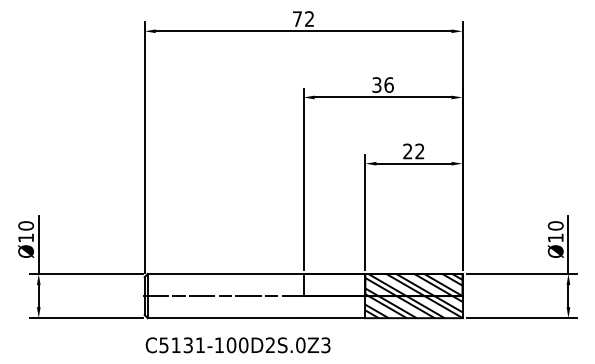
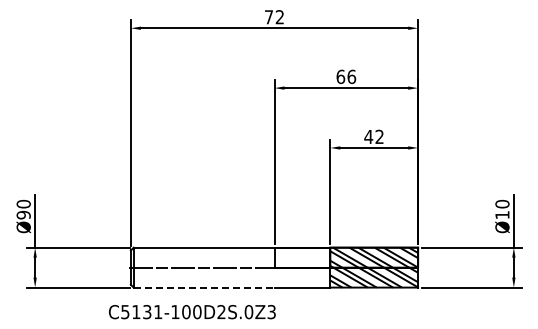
text: (376, 84) -> (340, 76), 36 -> 66
text: (407, 151) -> (368, 136), 22 -> 42
text: (25, 238) -> (23, 215), Ø10 -> Ø90
line: (226, 318) -> (204, 287), solid -> dashed
text: (238, 345) -> (192, 312), moved

